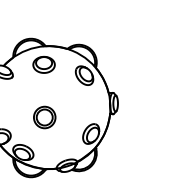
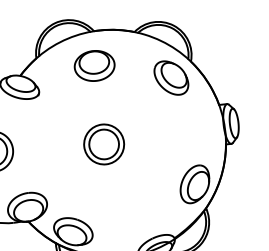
part: (44, 117) -> (103, 144), moved

